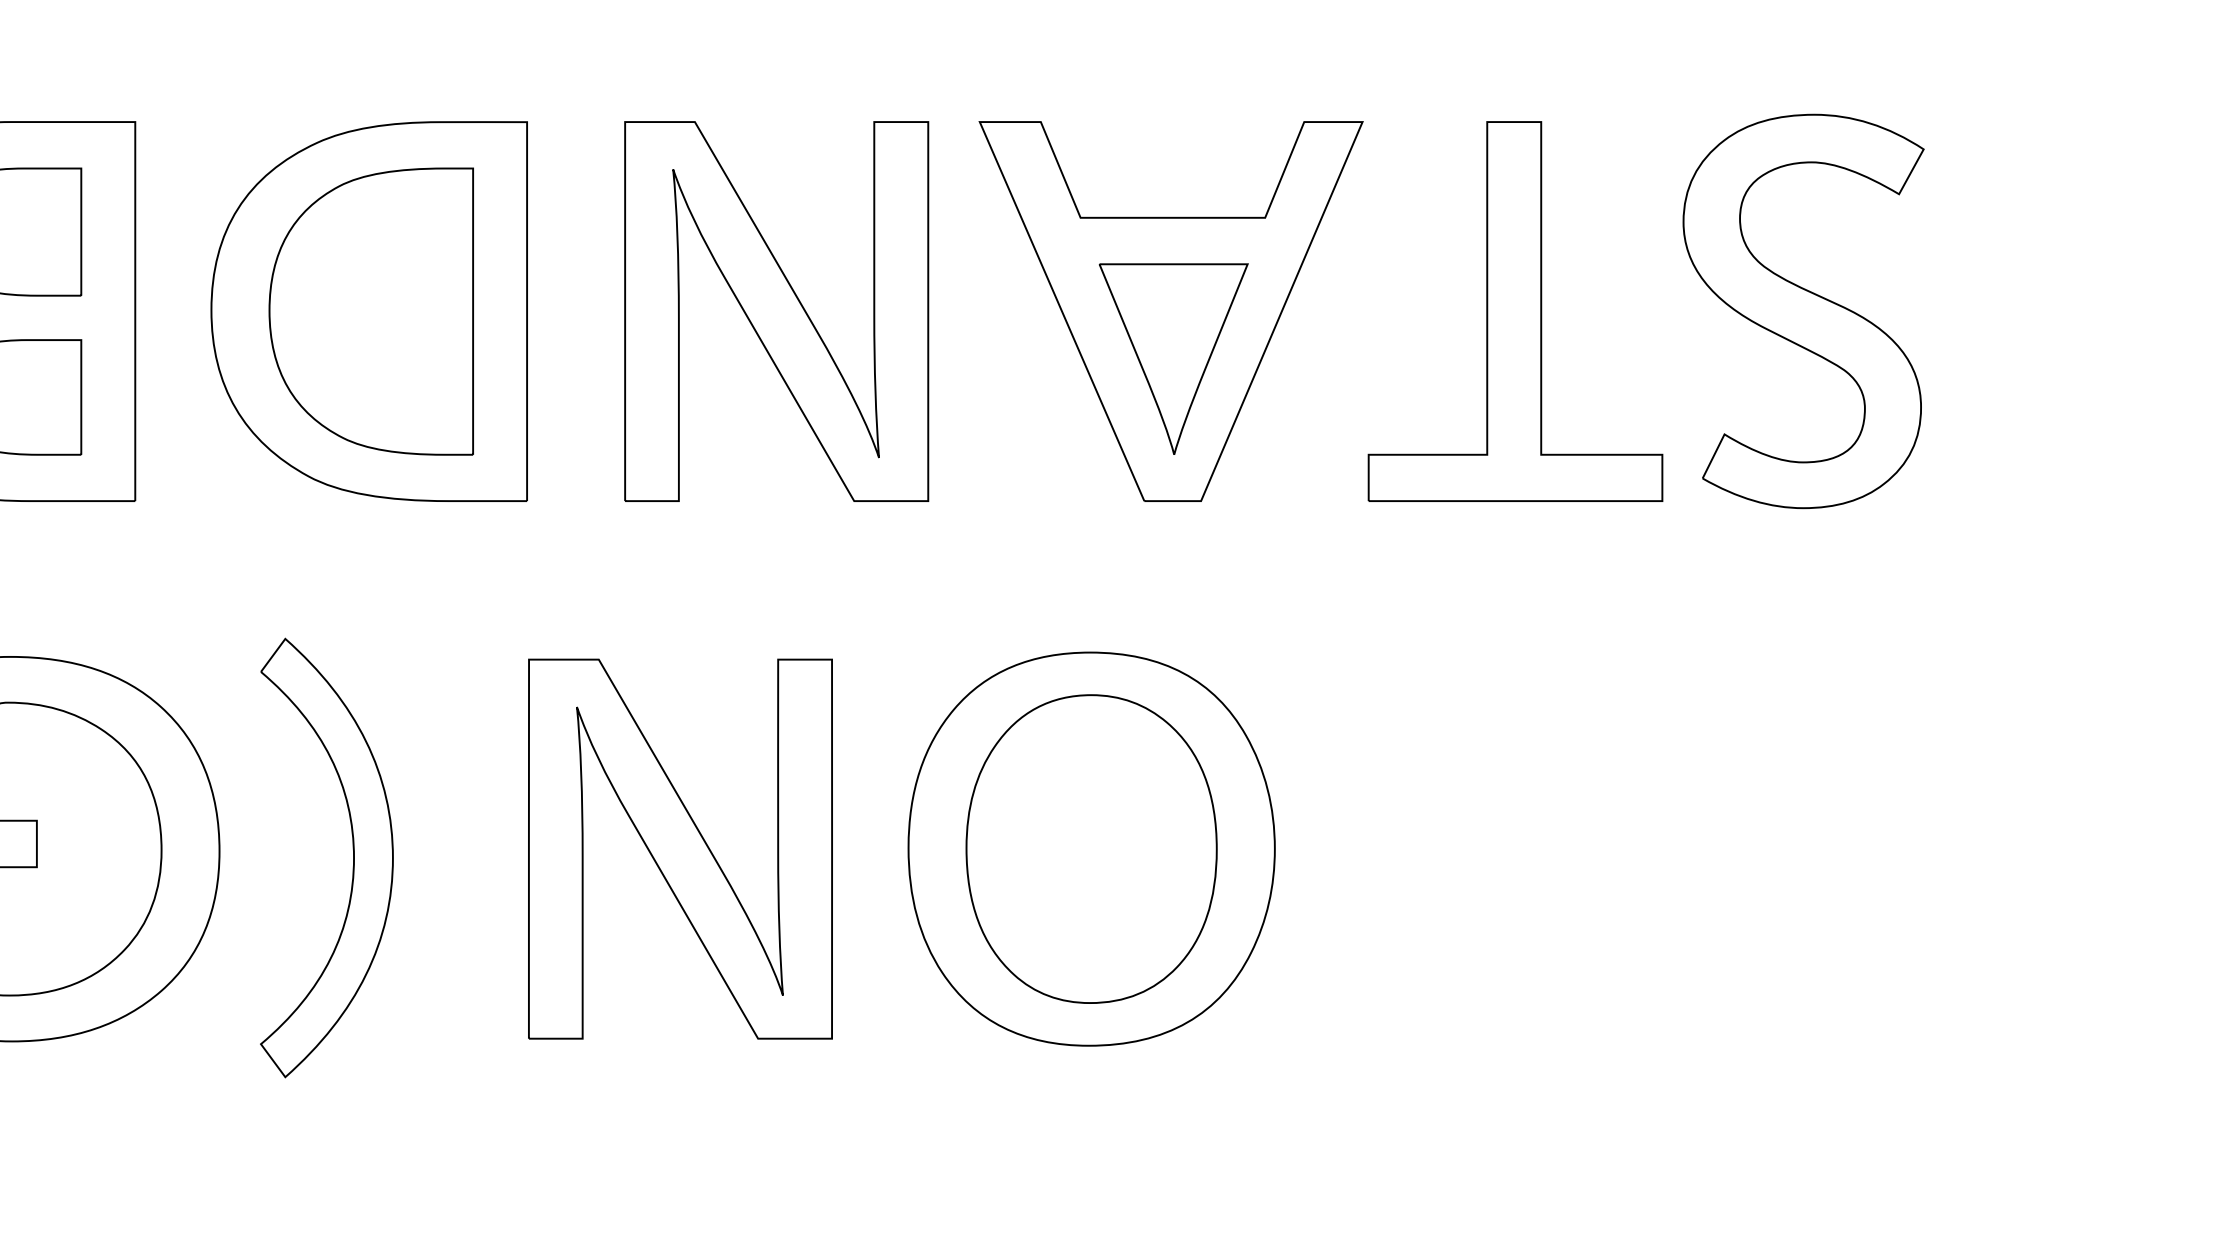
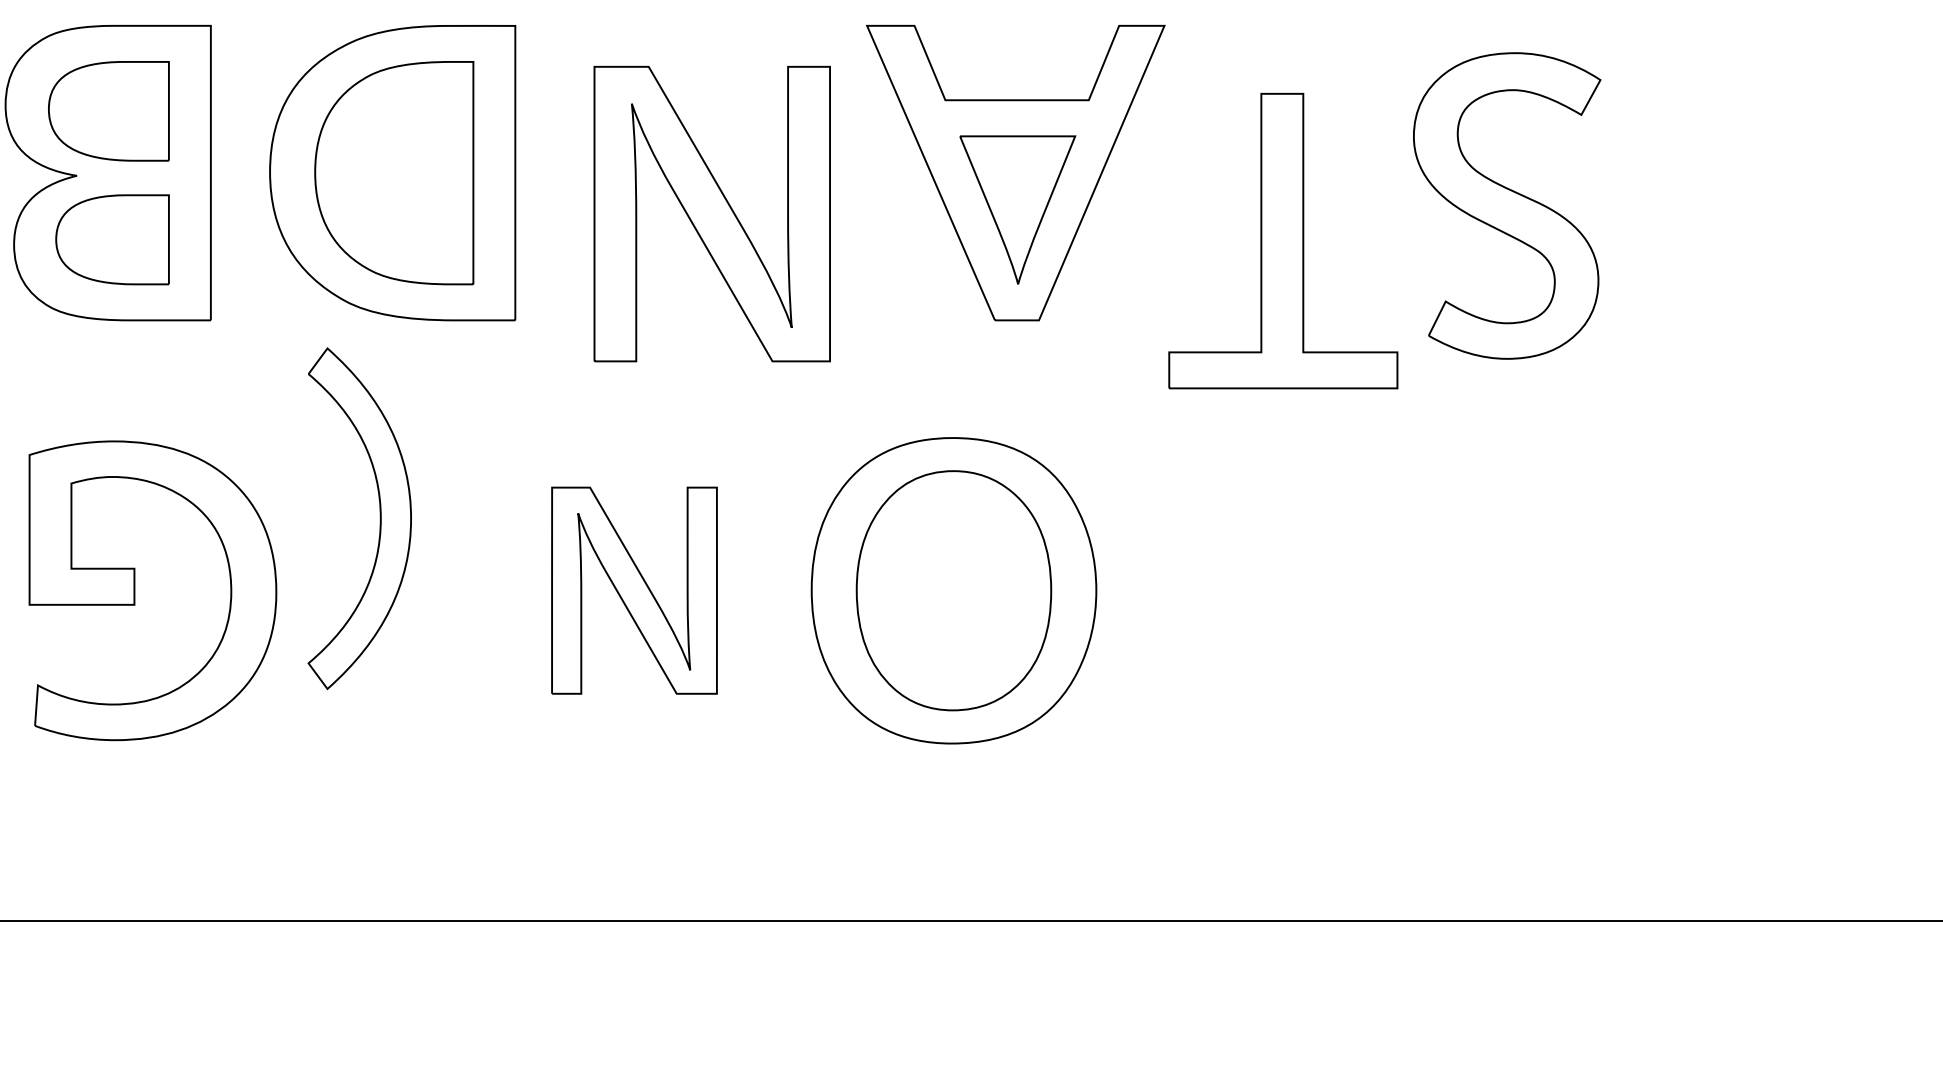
part: (775, 310) -> (711, 213), moved
part: (1515, 310) -> (1283, 240), moved
part: (1804, 310) -> (1507, 205), moved
part: (680, 848) -> (634, 590), size x0.7
part: (352, 856) -> (379, 517), moved

